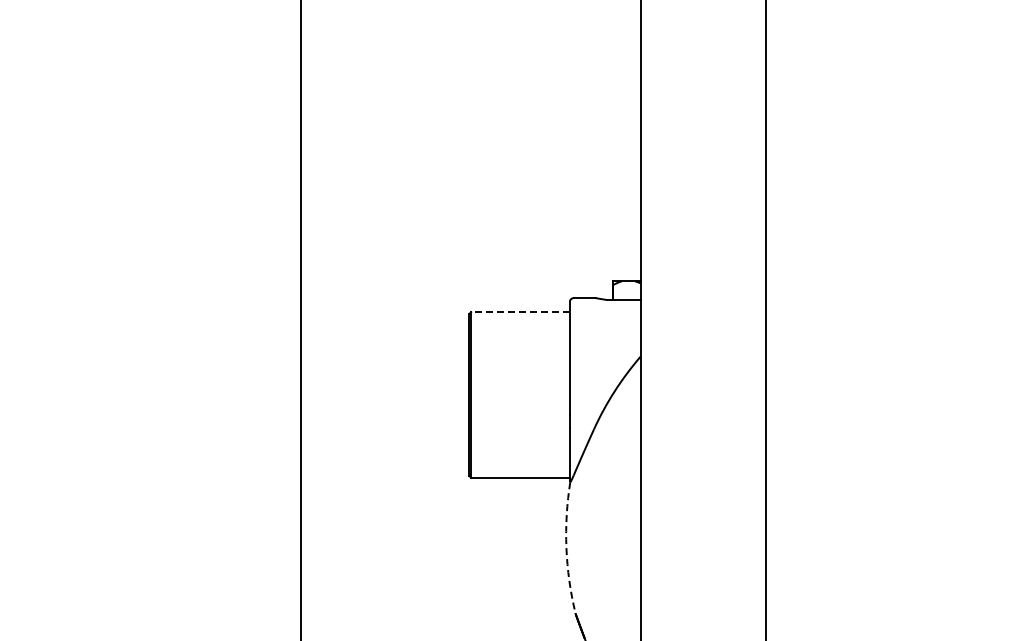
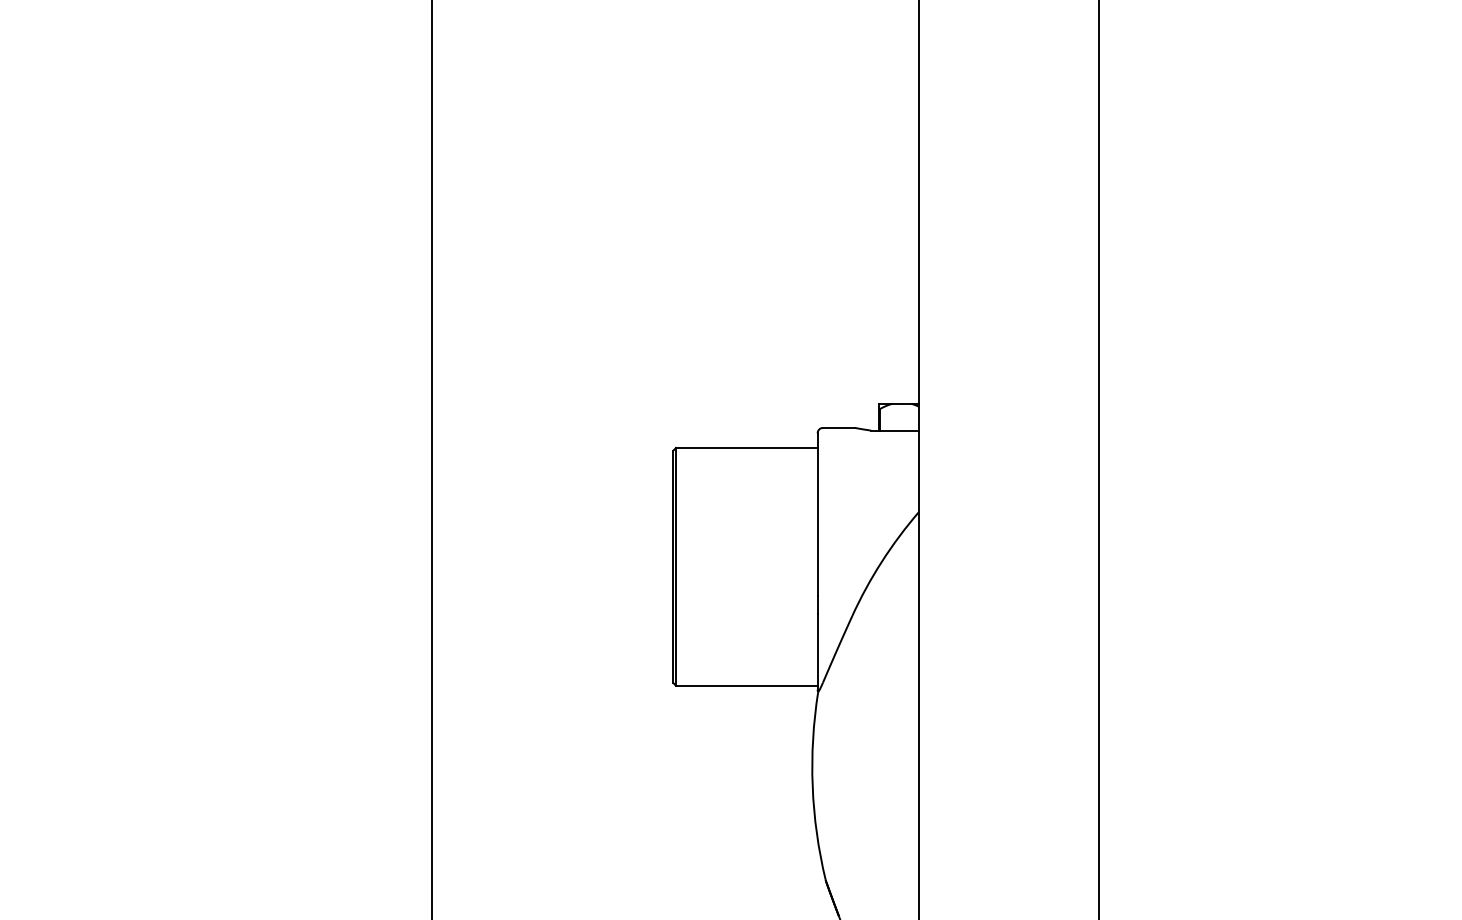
line: (520, 312) -> (746, 448), dashed -> solid
arc: (566, 547) -> (812, 785), dashed -> solid

